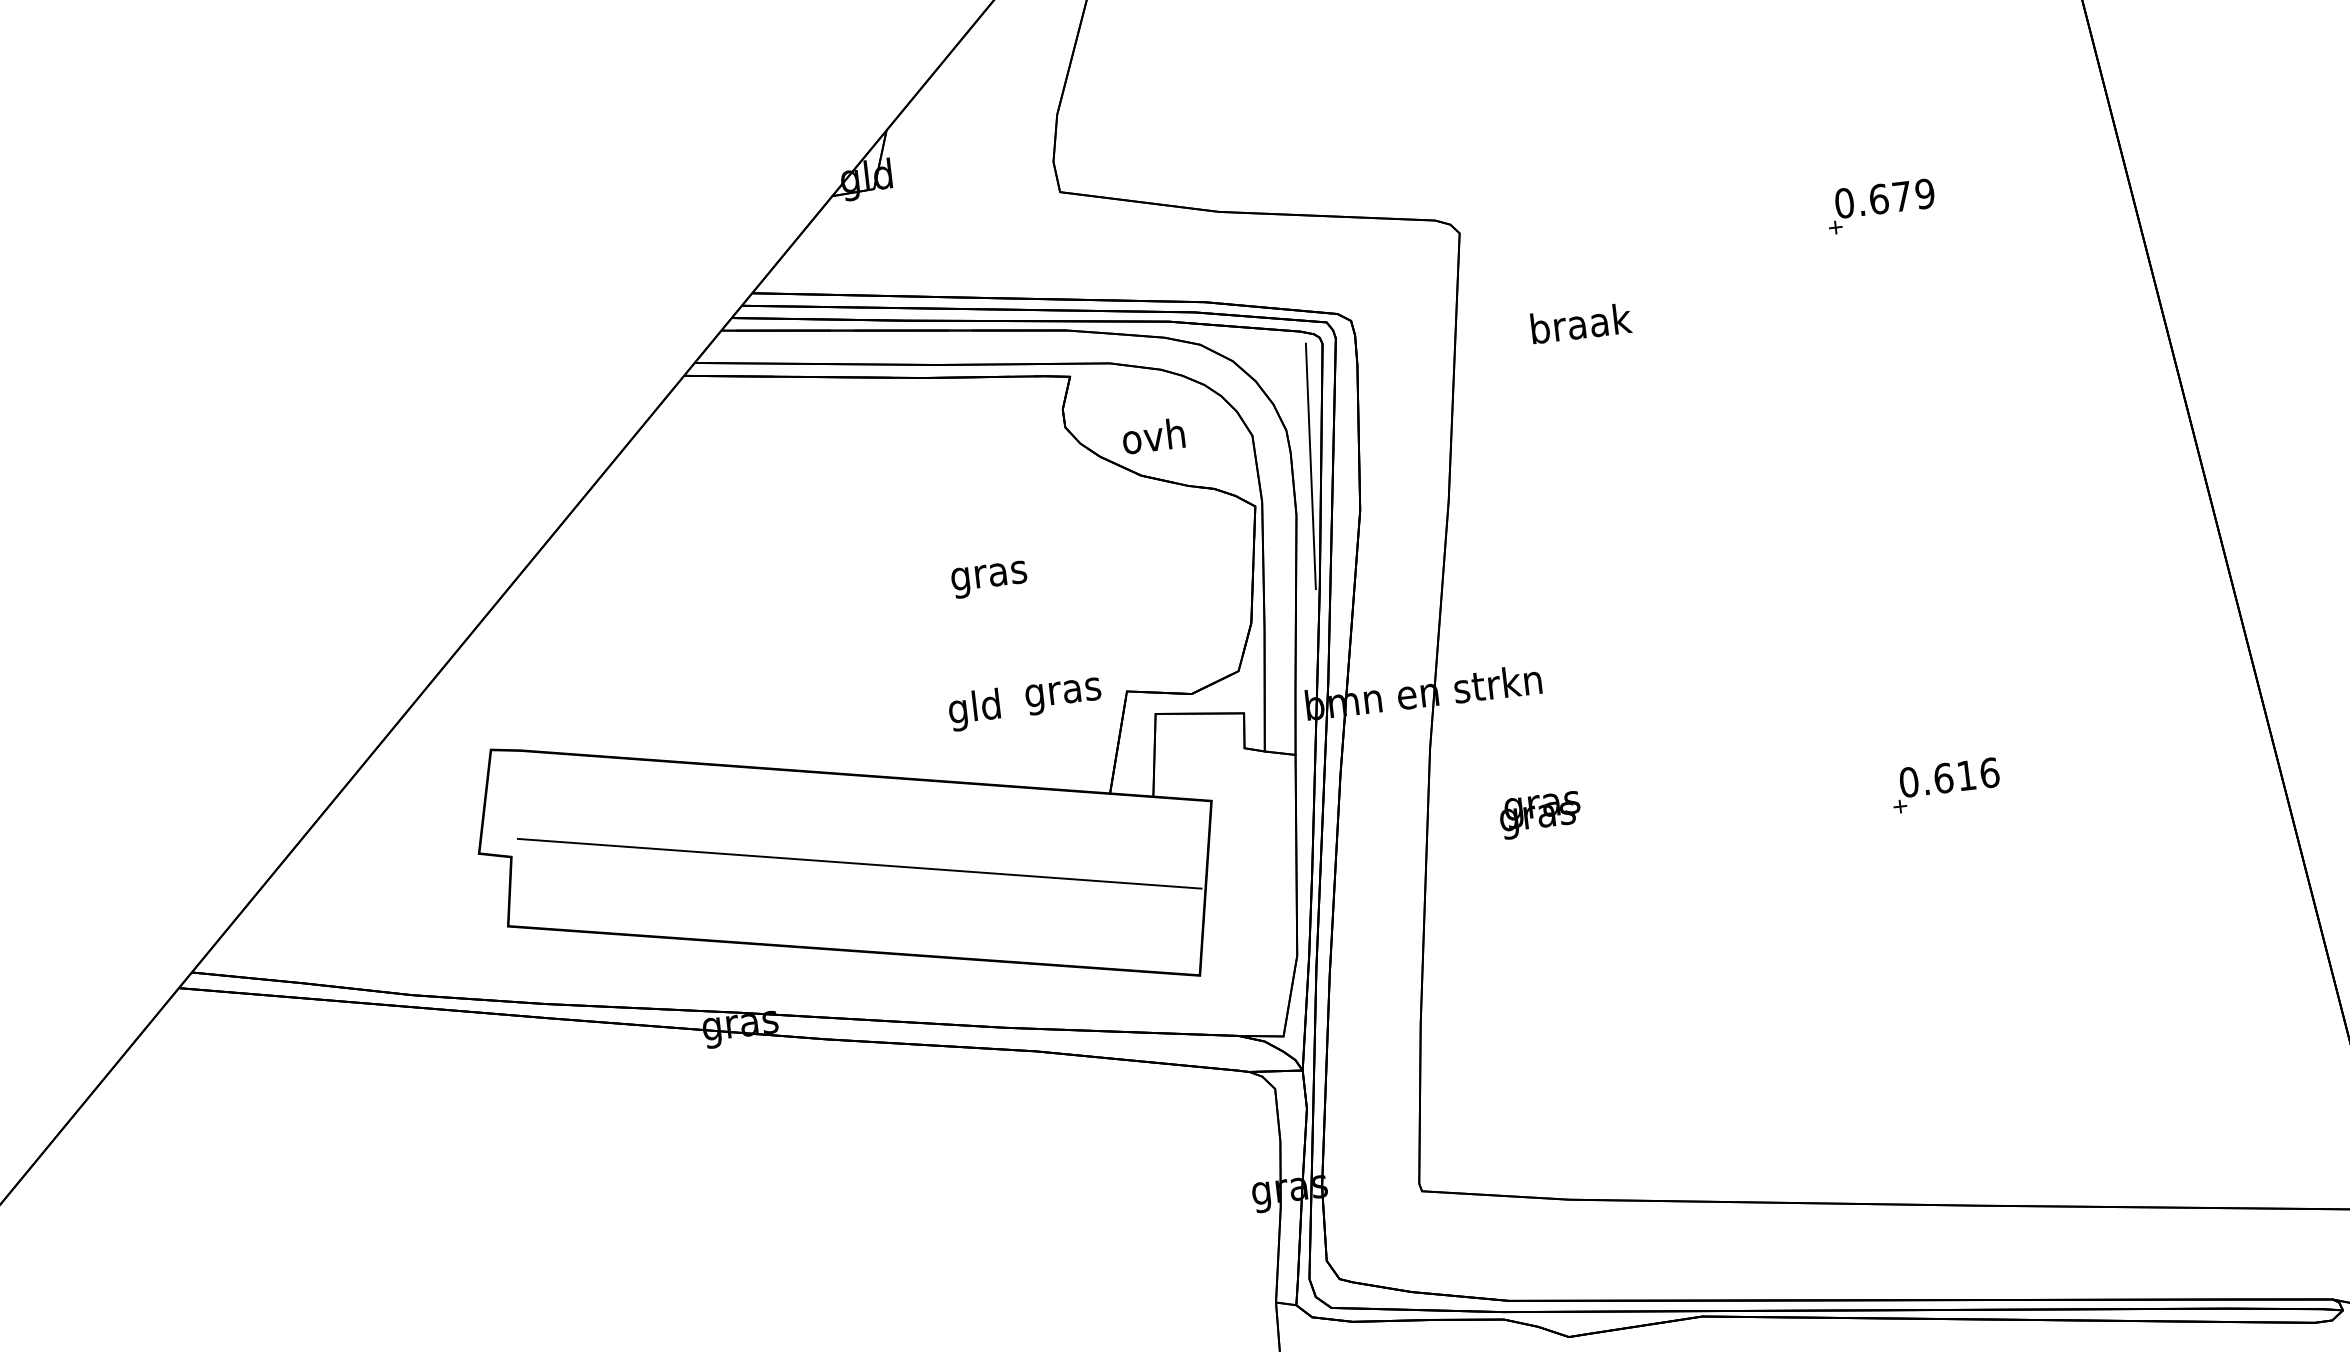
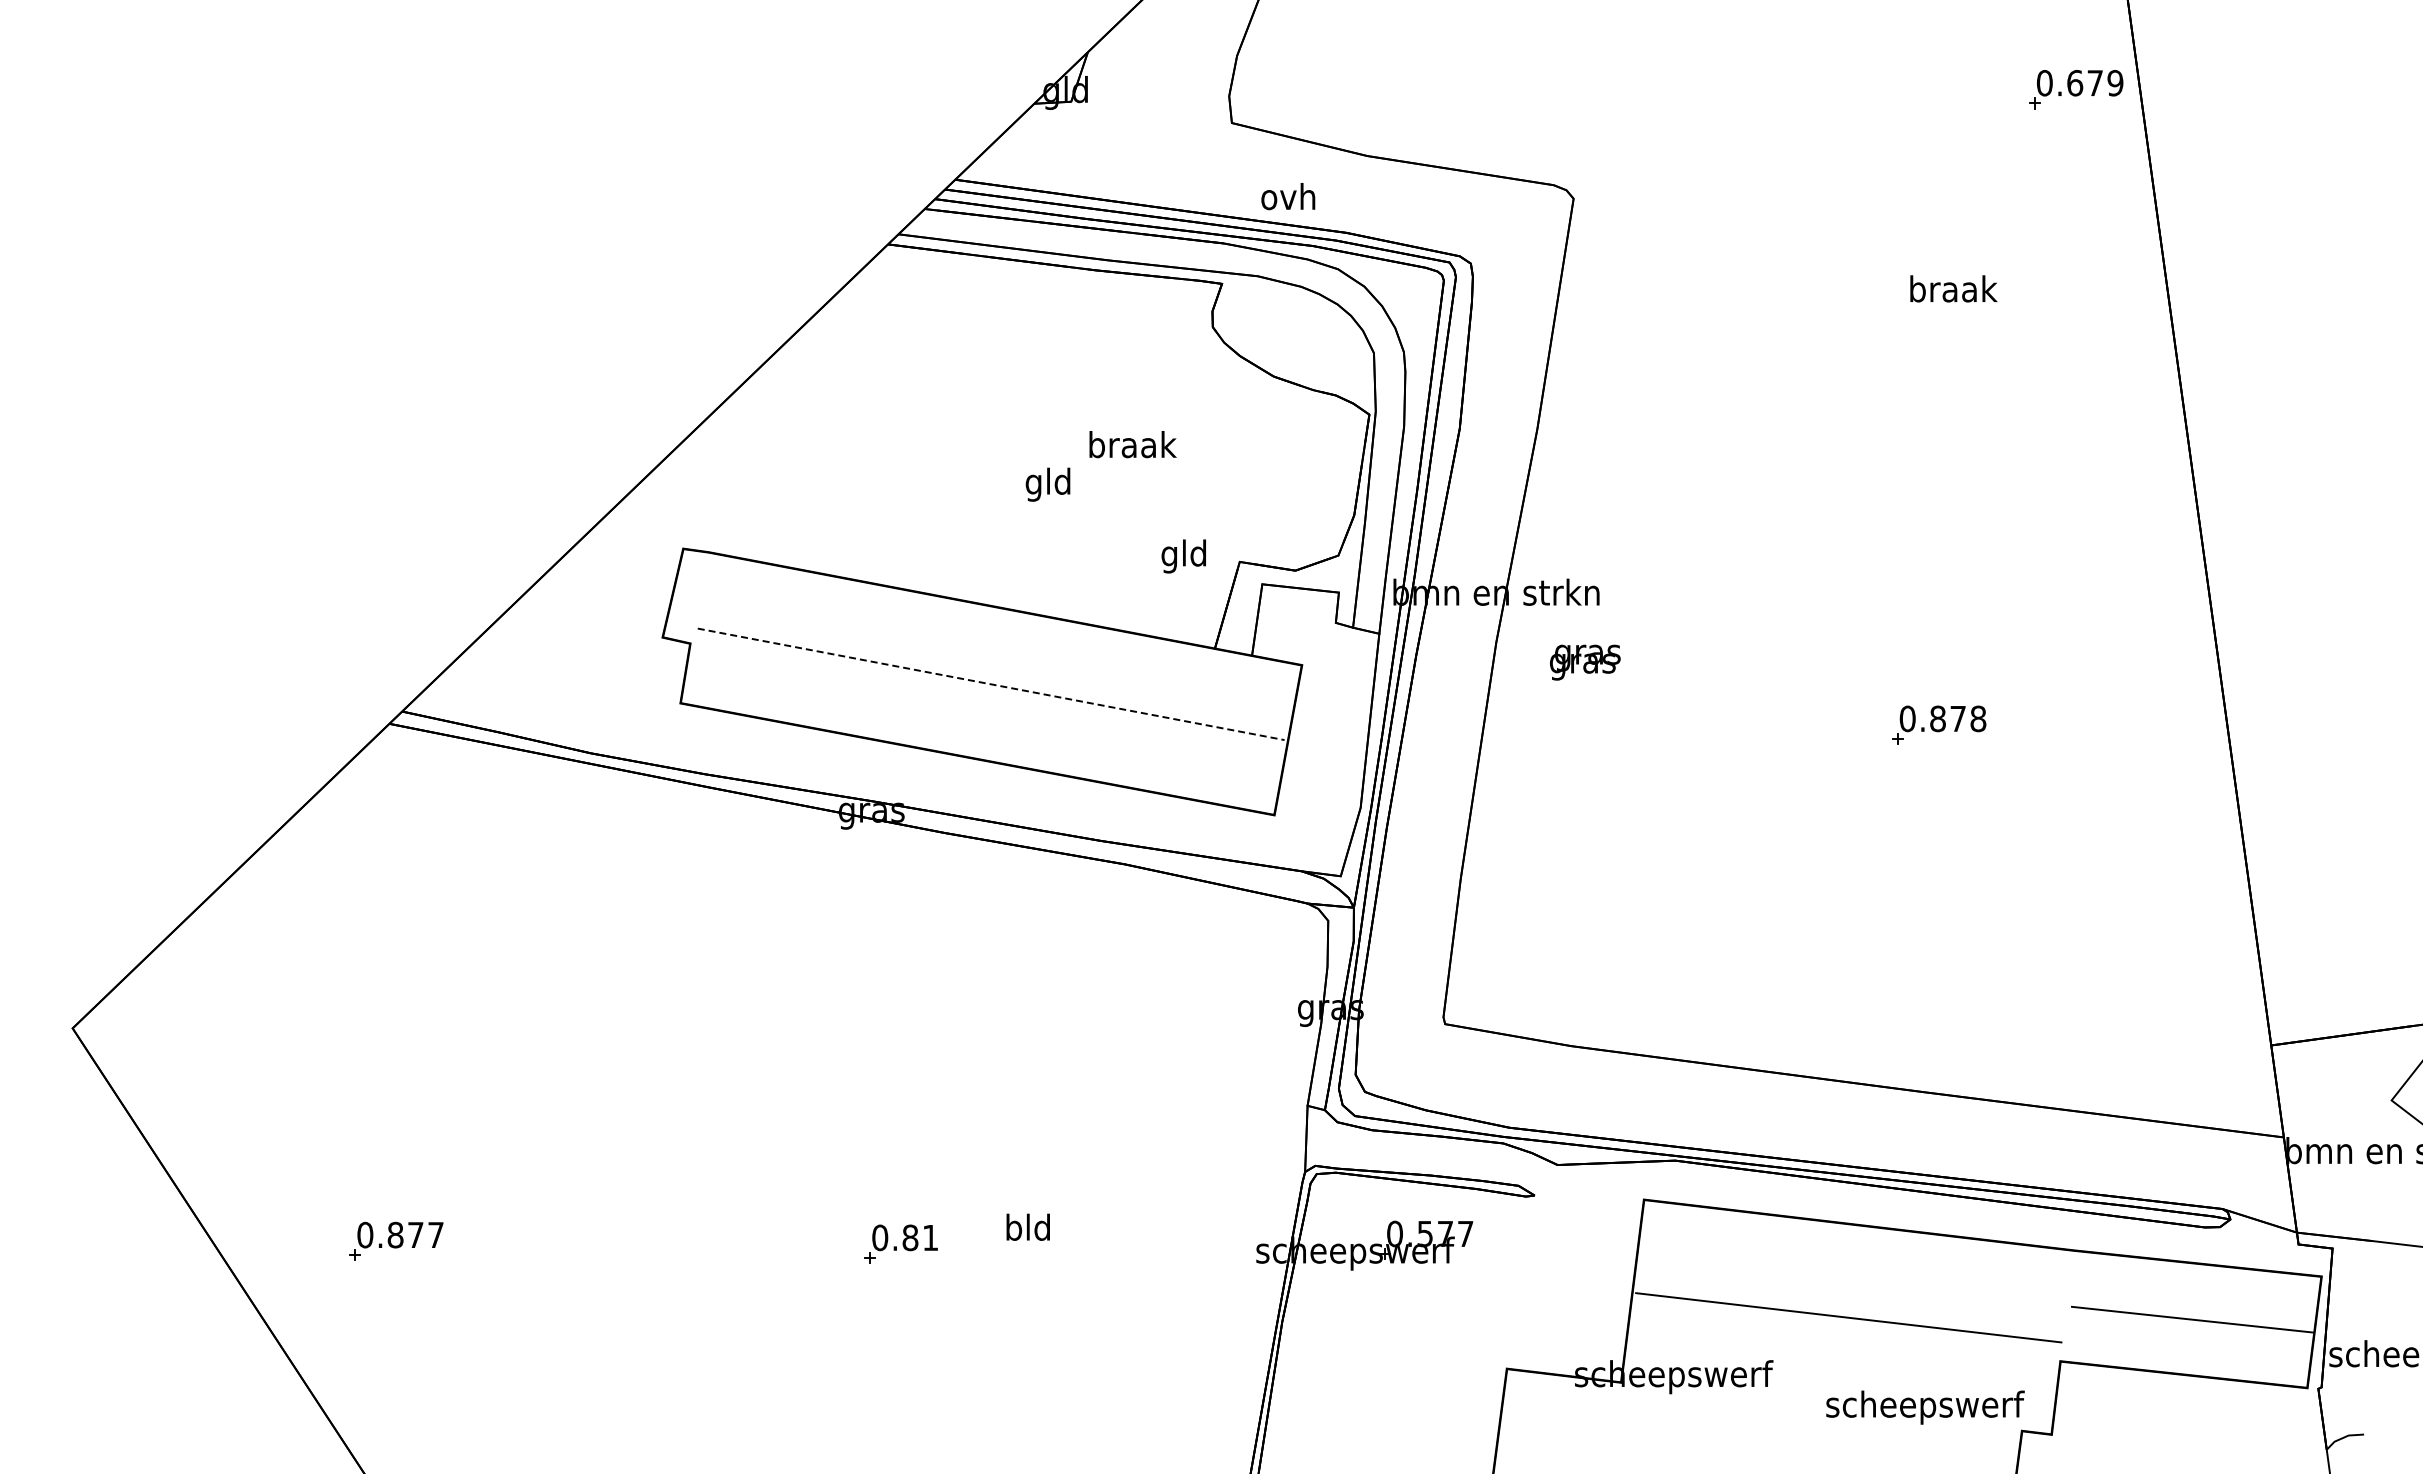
part: (1881, 206) -> (2076, 89), moved
text: (1580, 323) -> (1953, 288), moved
text: (1153, 435) -> (1288, 196), moved
line: (1310, 466) -> (1421, 385), removed
text: (989, 576) -> (1132, 448), gras -> braak
text: (1063, 692) -> (1184, 556), gras -> gld
text: (973, 709) -> (1047, 484), moved
text: (1966, 775) -> (1958, 718), 0.616 -> 0.878
text: (1540, 815) -> (1585, 662), moved
line: (860, 863) -> (991, 684), solid -> dashed

